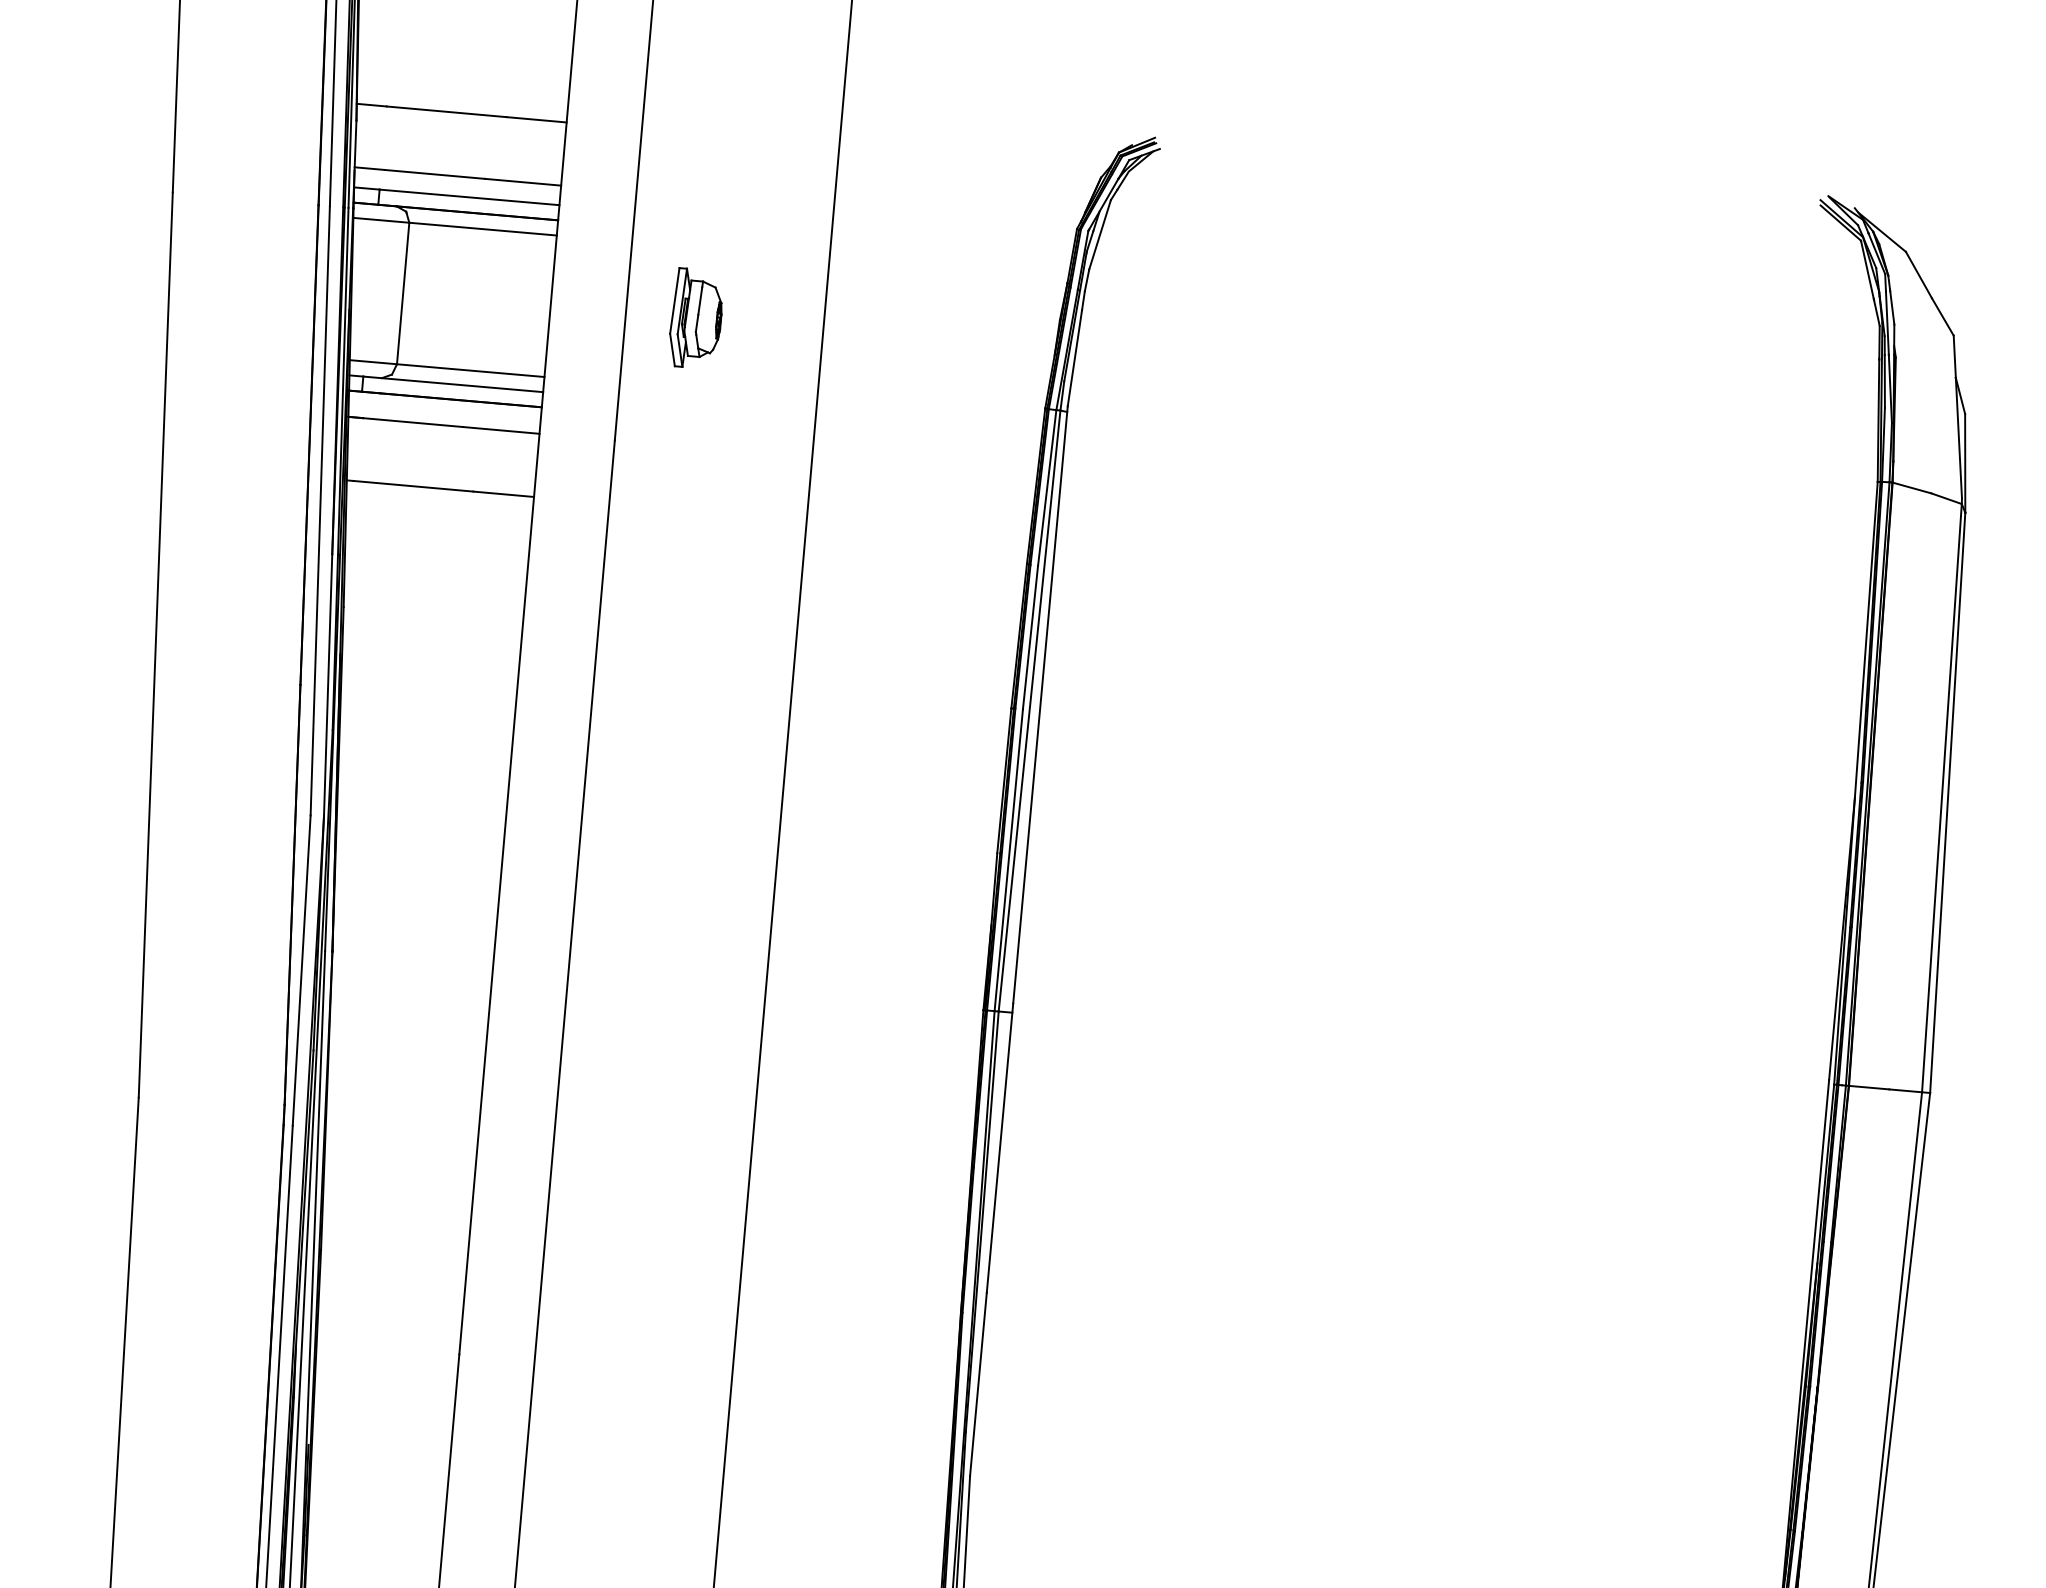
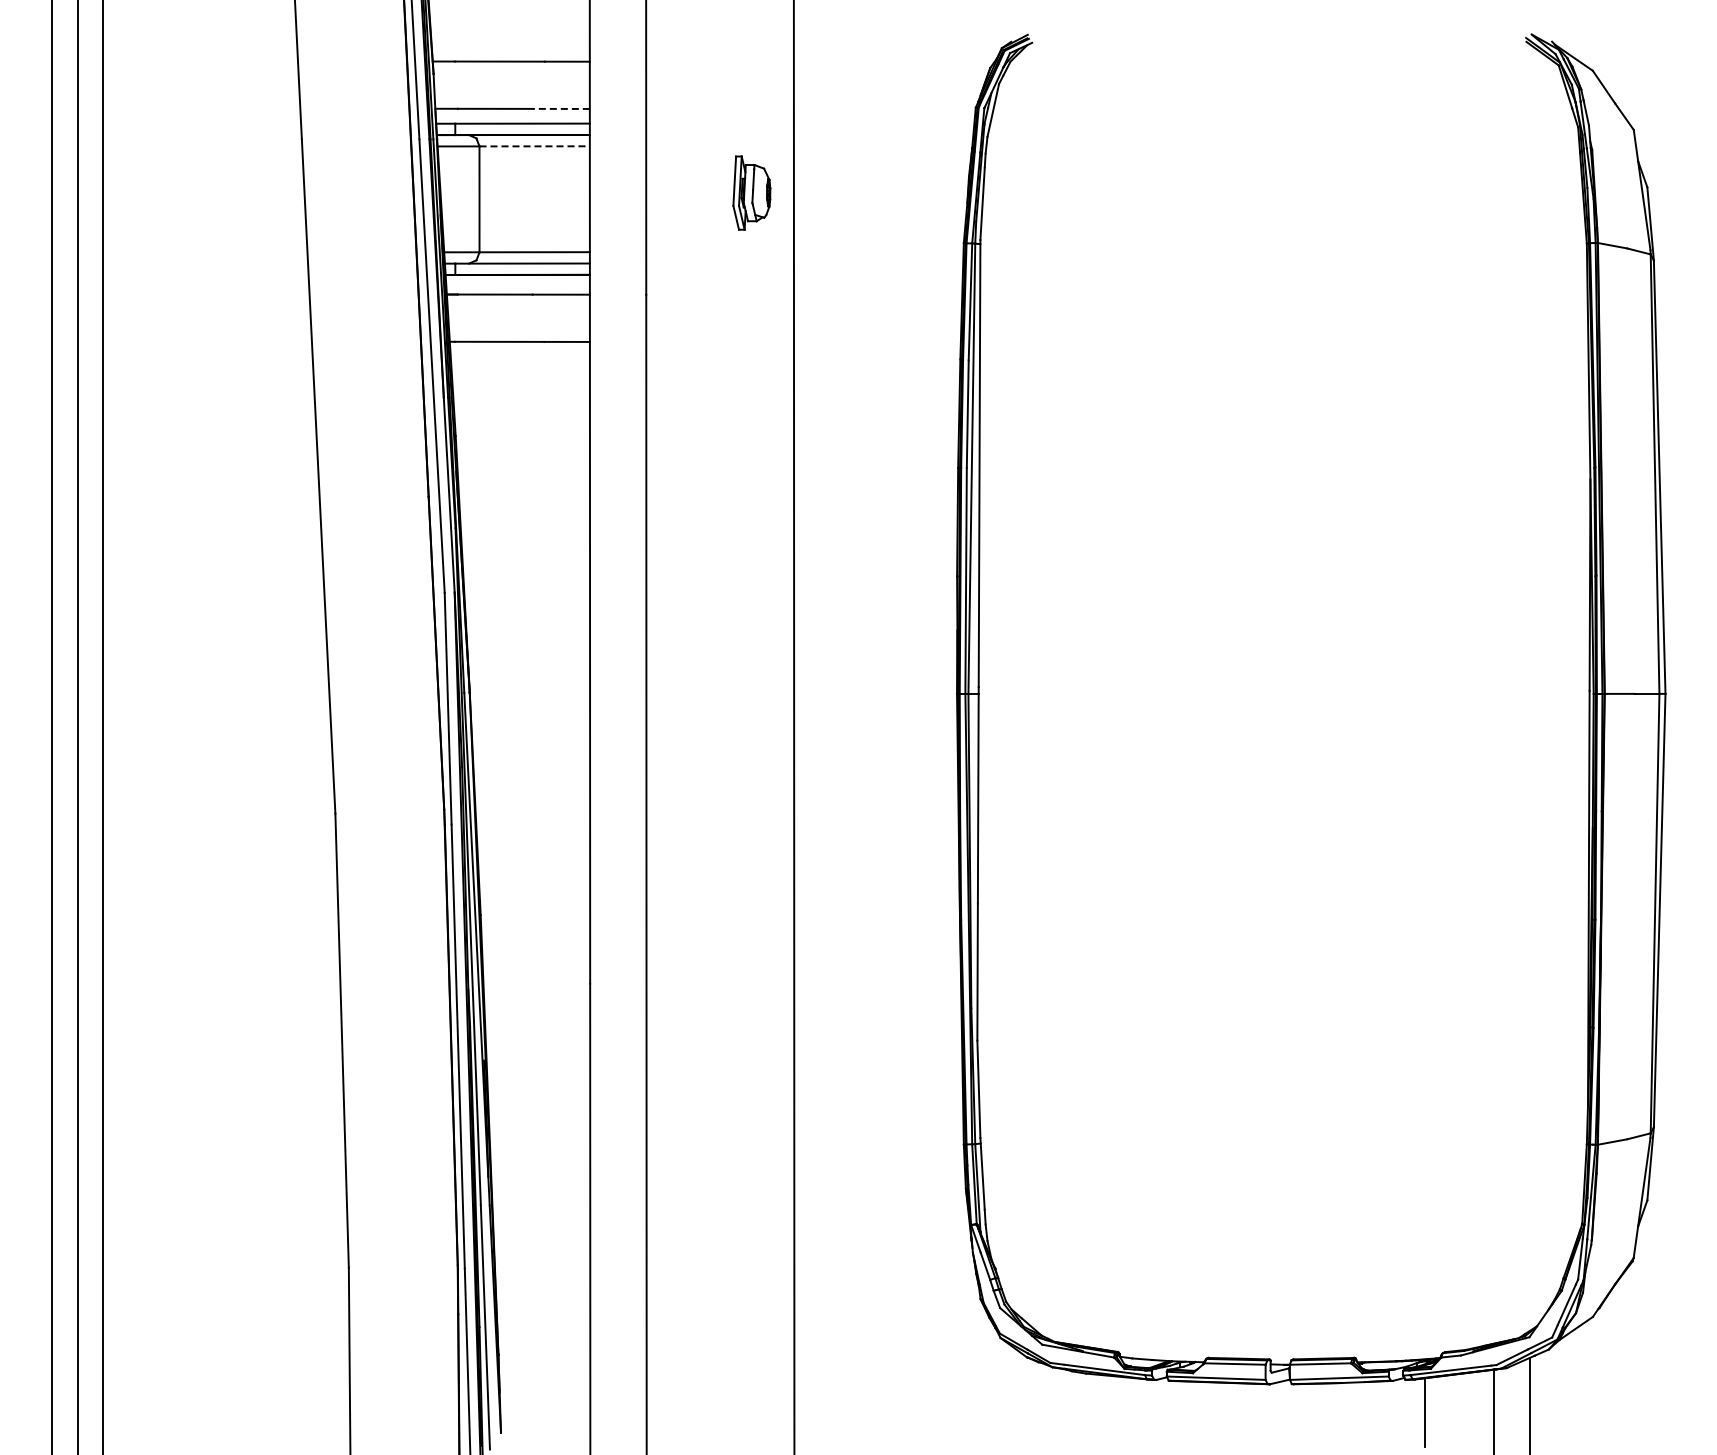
line: (523, 181) -> (561, 108), solid -> dashed
line: (484, 229) -> (535, 146), solid -> dashed
part: (695, 317) -> (751, 192), moved

